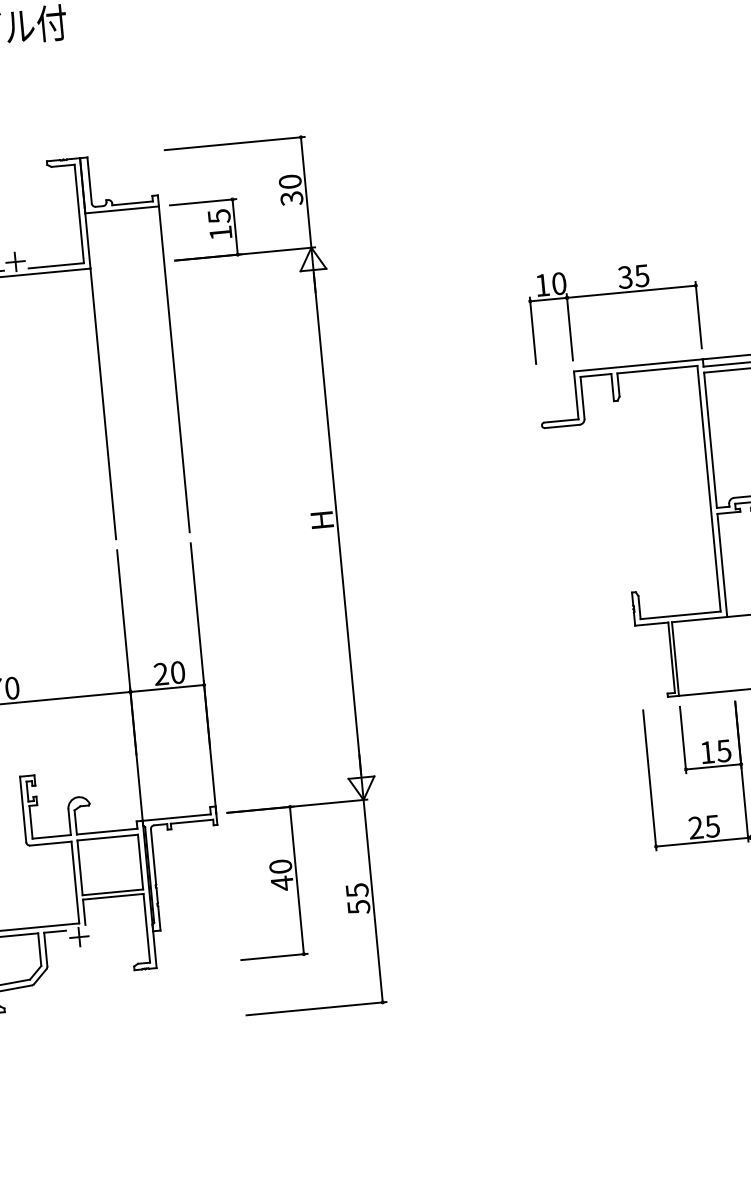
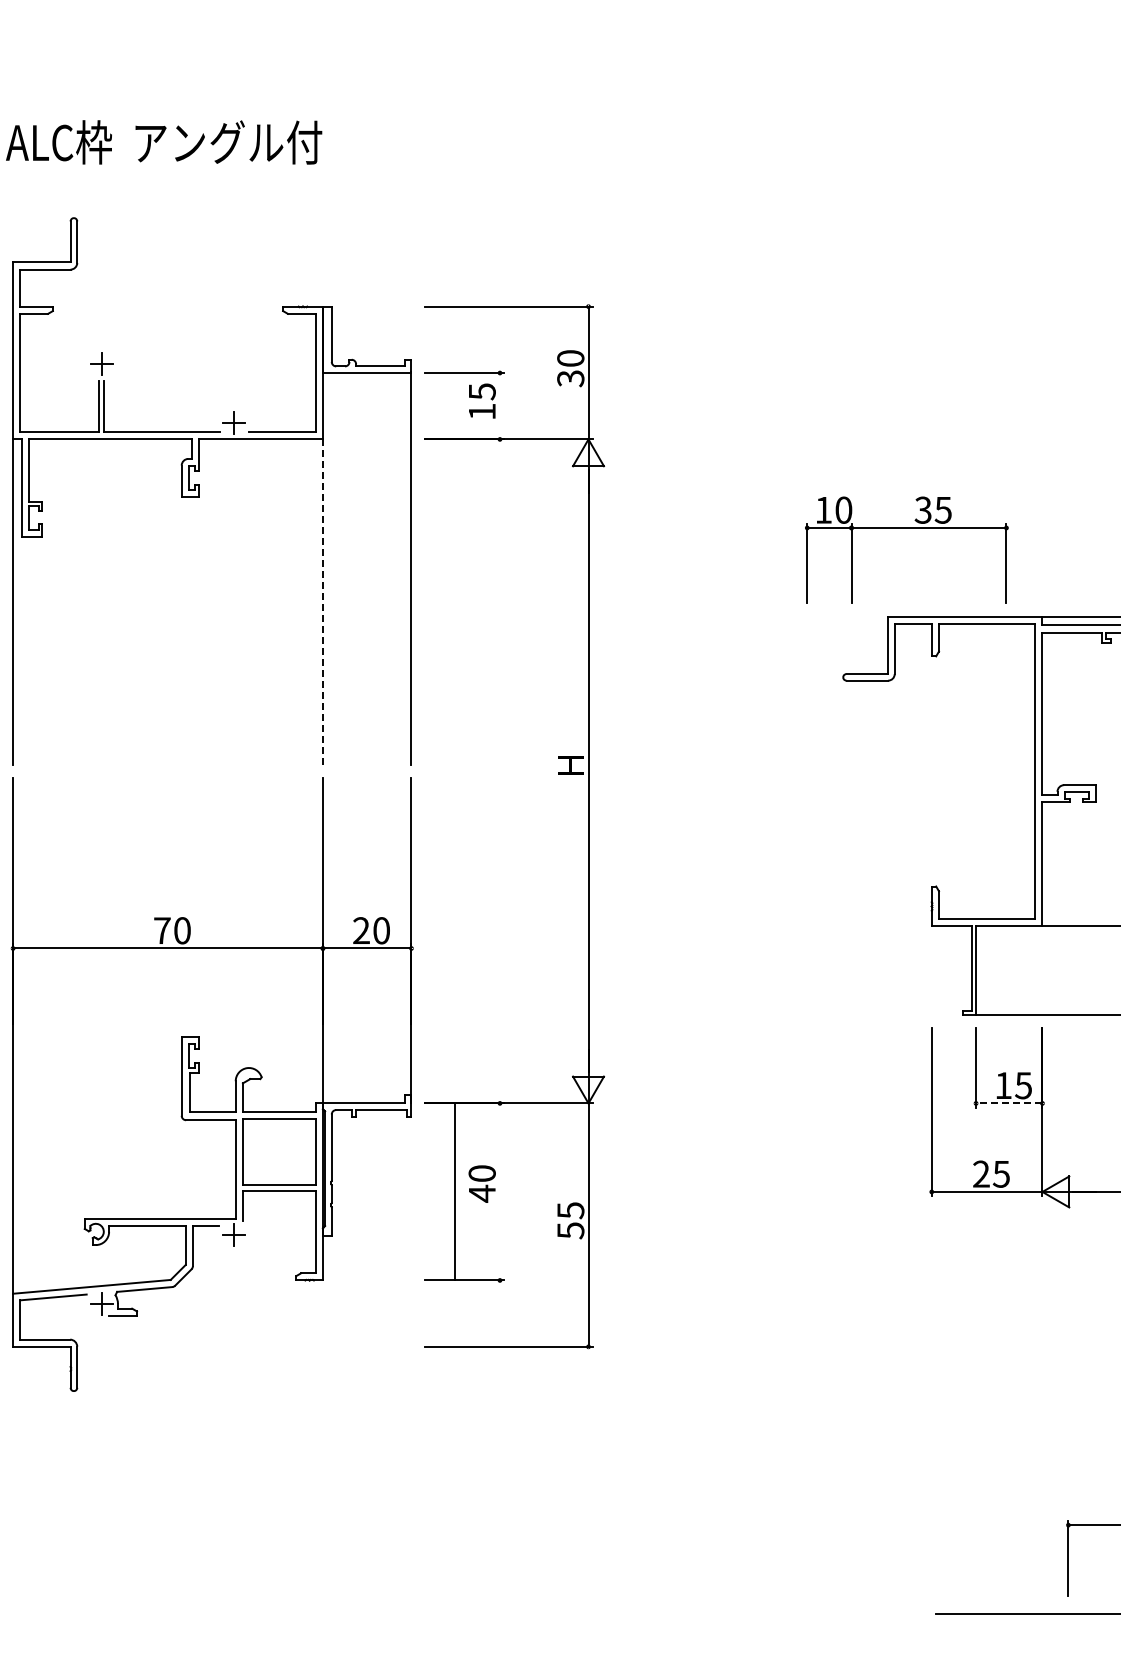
line: (234, 227) -> (499, 406), removed
part: (612, 293) -> (906, 528), moved
line: (102, 404) -> (322, 602), solid -> dashed
line: (712, 767) -> (1008, 1103), solid -> dashed
line: (296, 880) -> (454, 1191), moved

